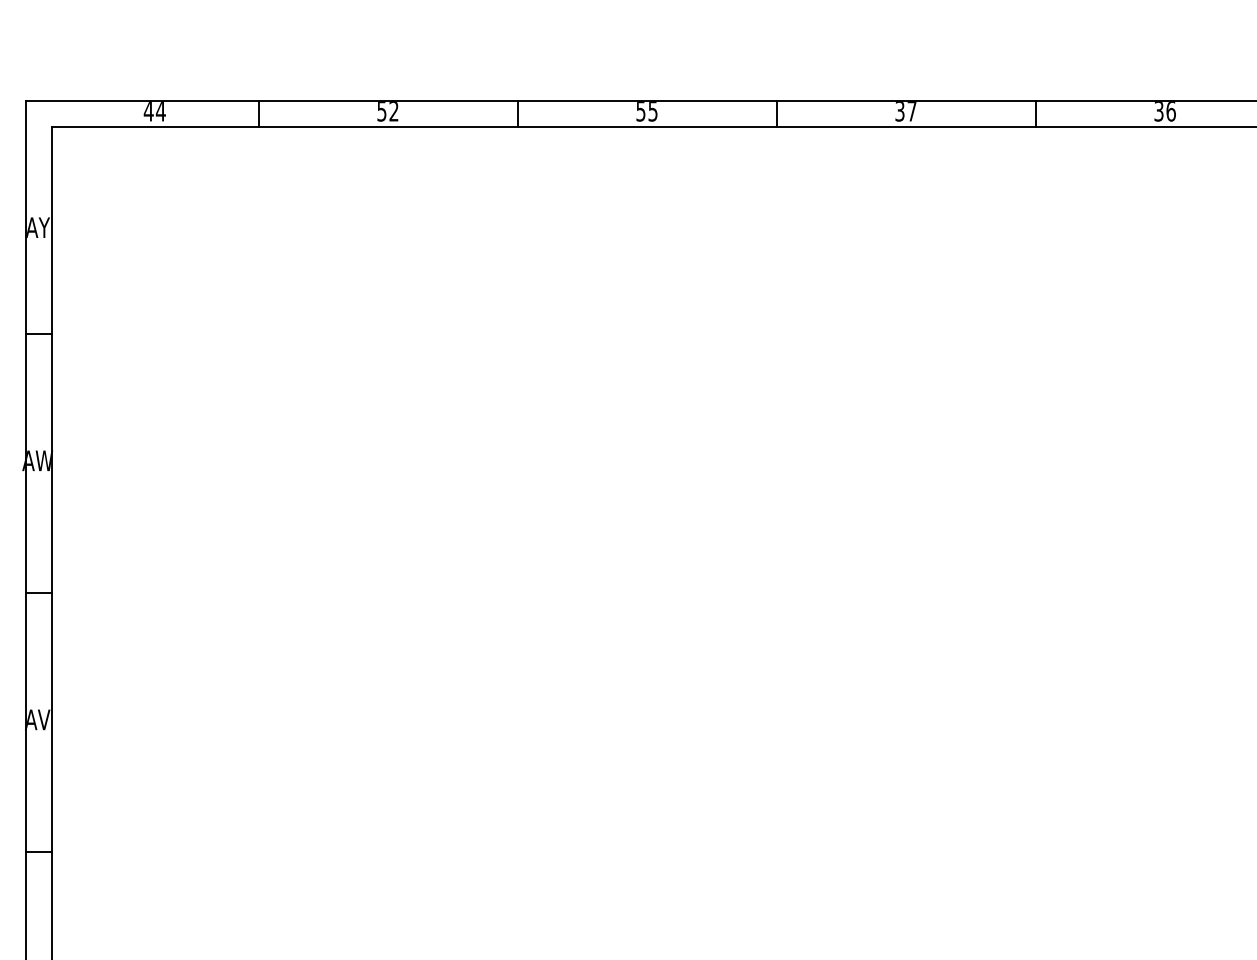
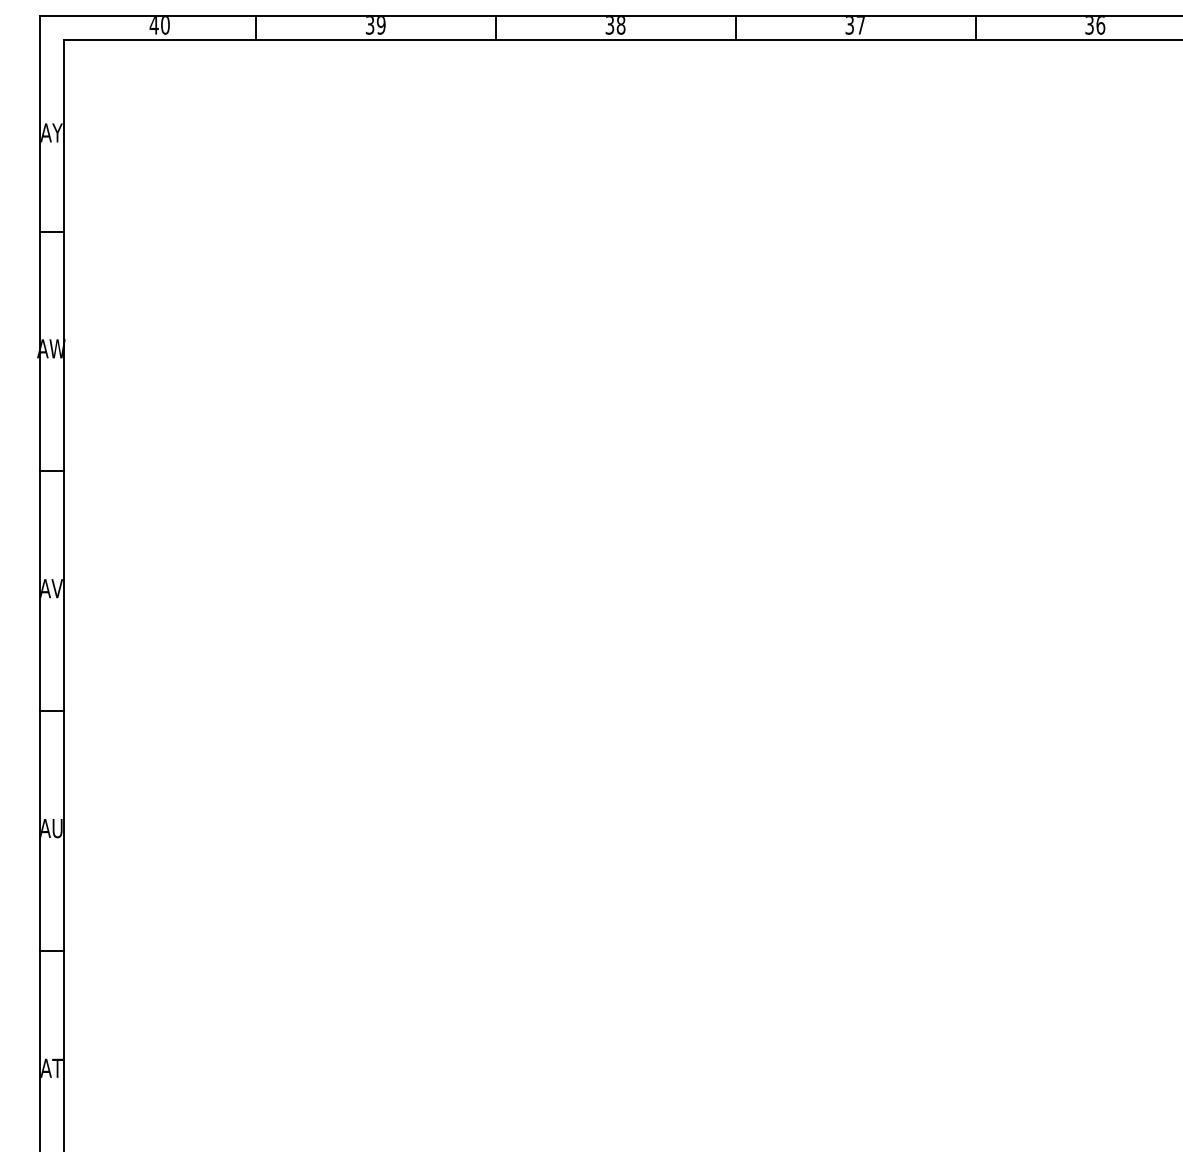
text: (161, 111) -> (165, 25), 44 -> 40
text: (387, 111) -> (375, 25), 52 -> 39
text: (647, 111) -> (615, 25), 55 -> 38

